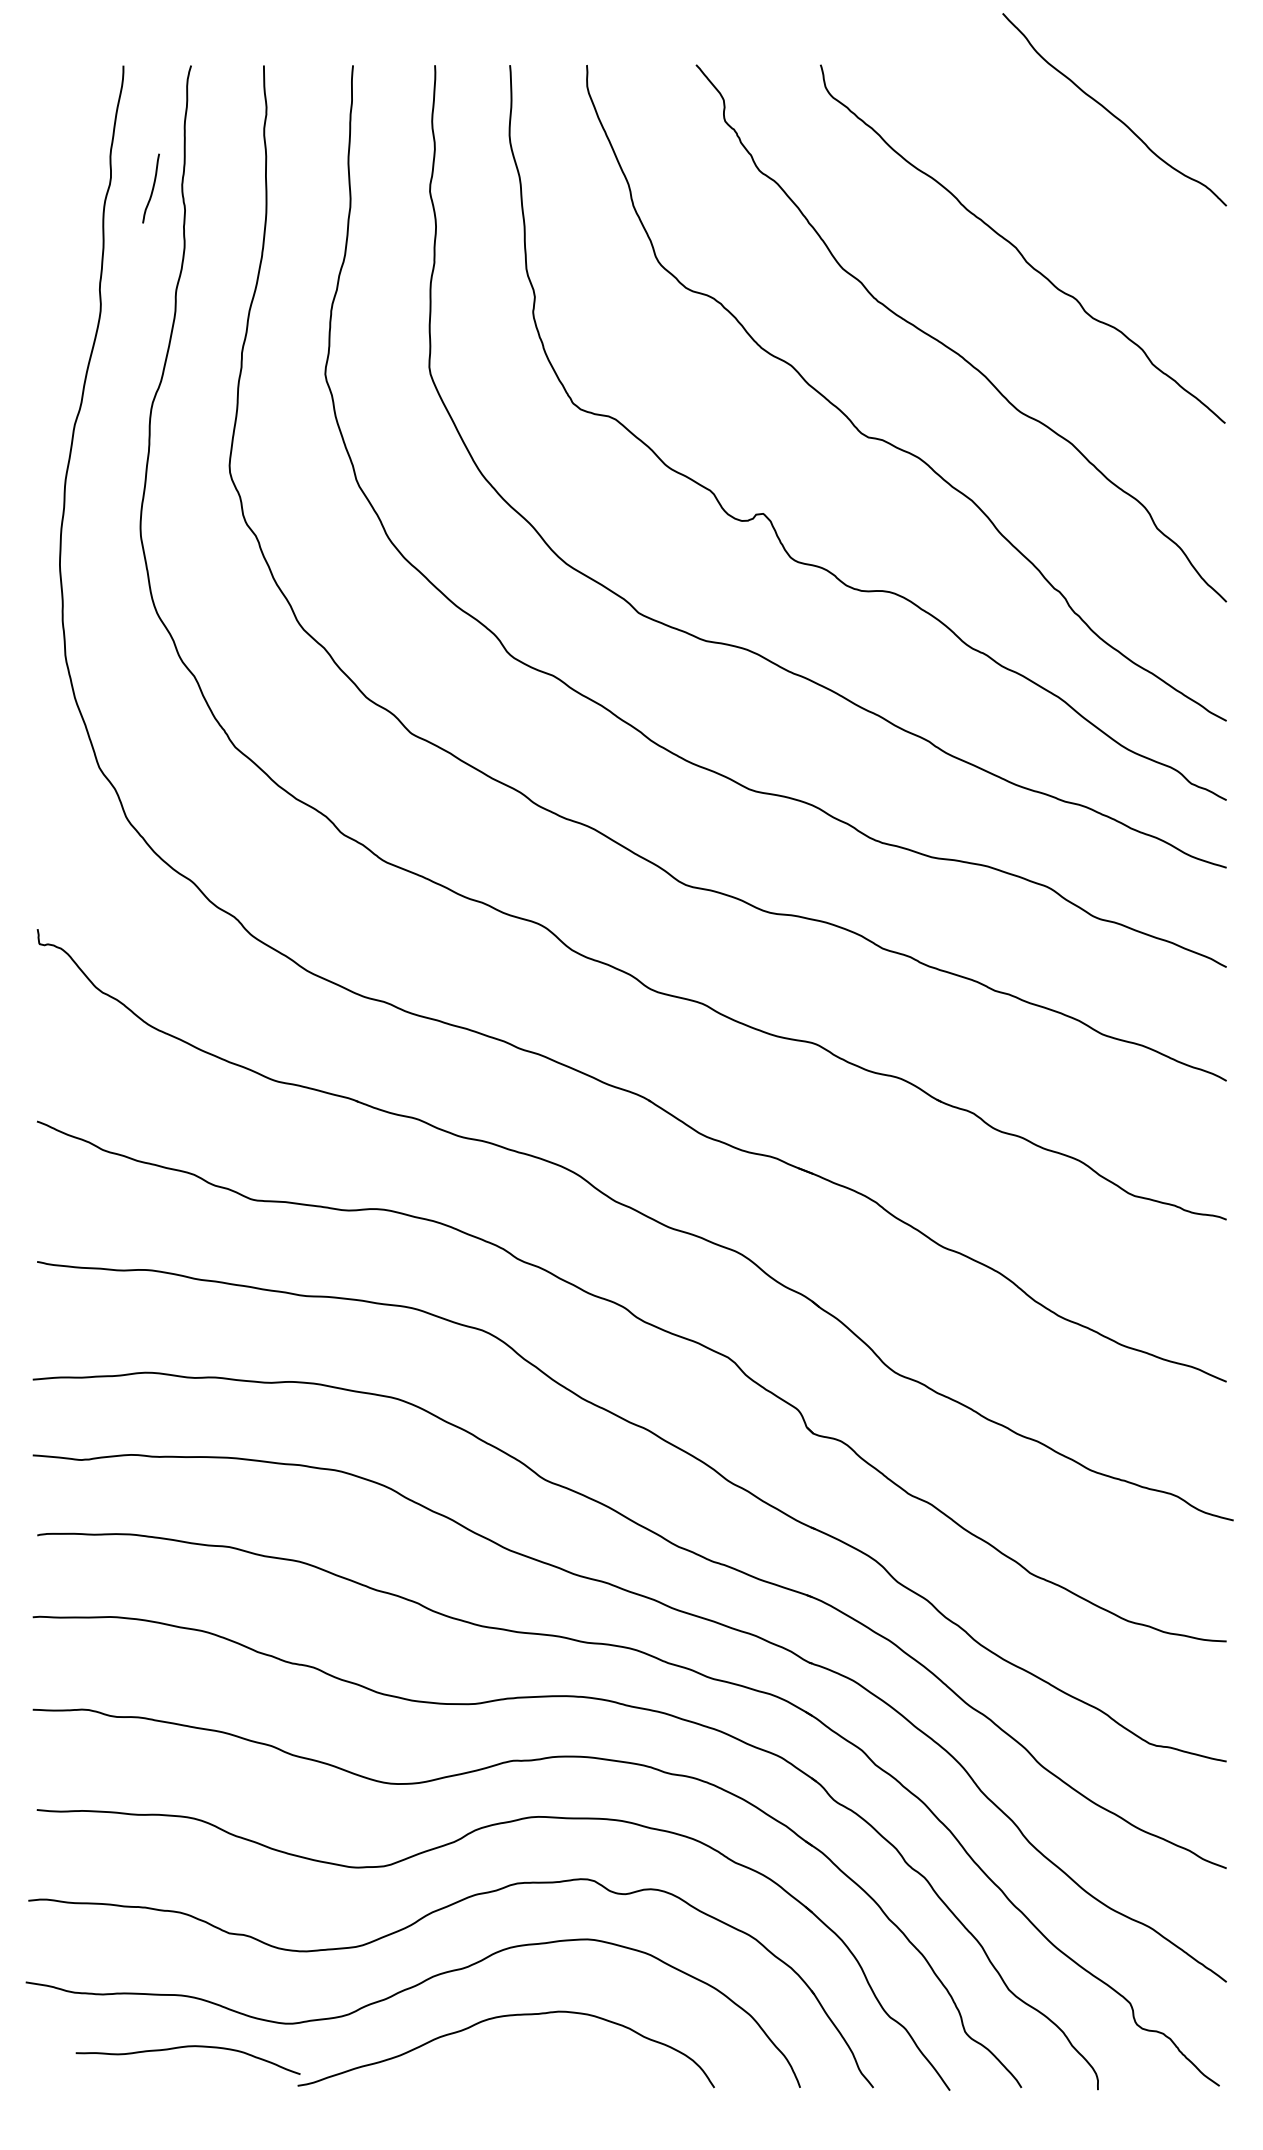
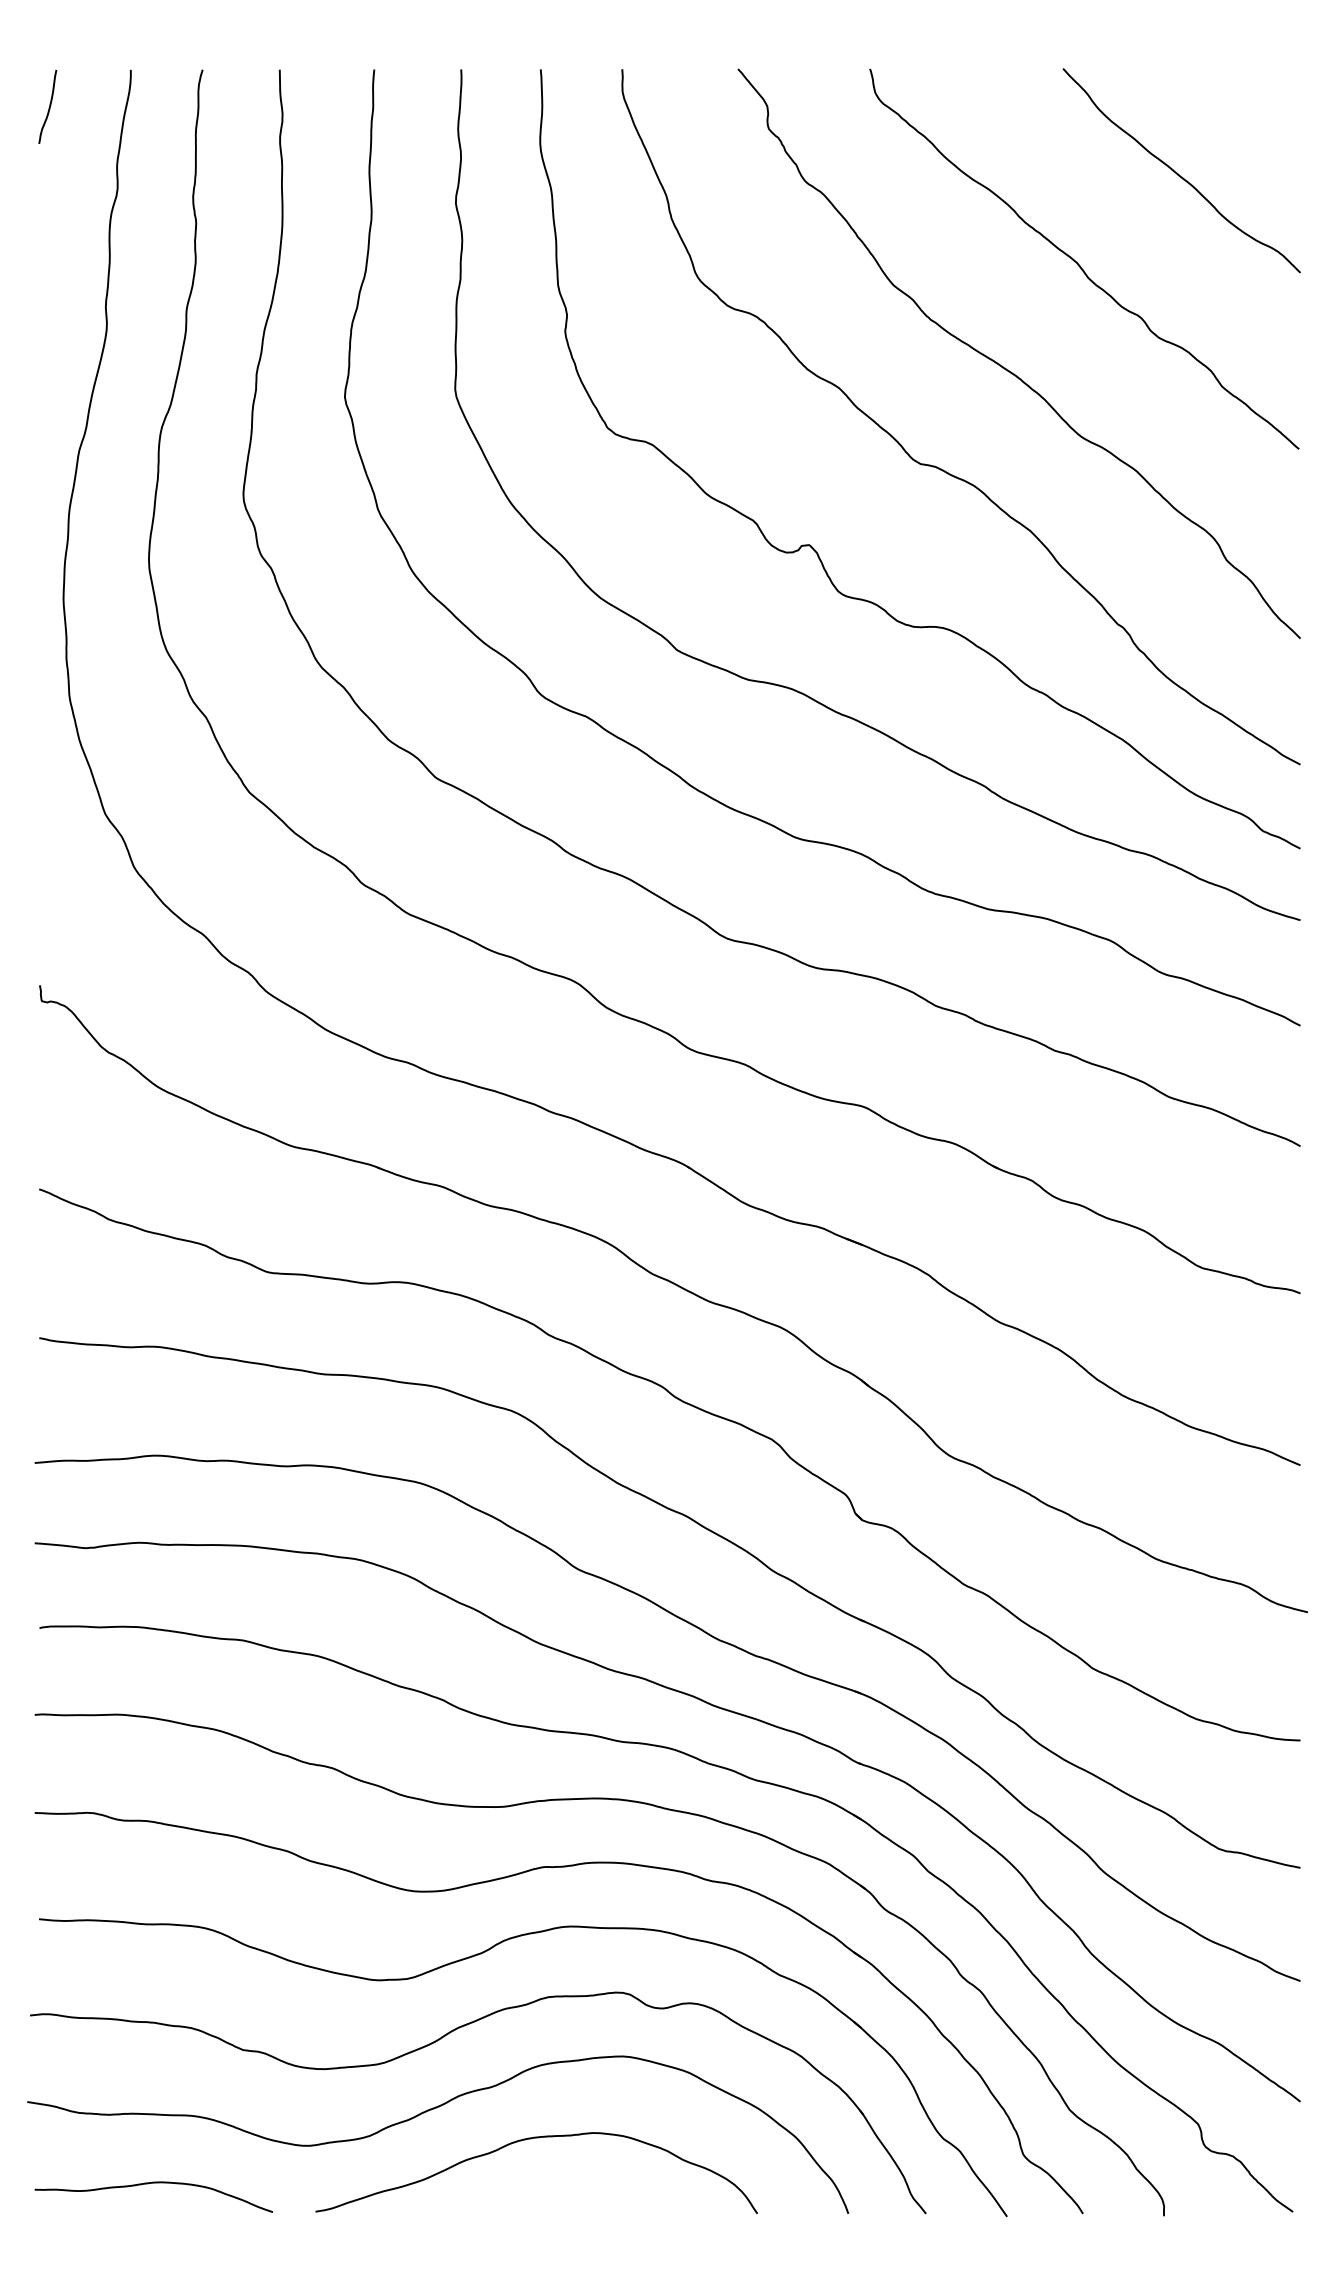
curve: (1111, 112) -> (1178, 173), moved
curve: (152, 188) -> (49, 106), moved
curve: (187, 2047) -> (153, 2183), moved

